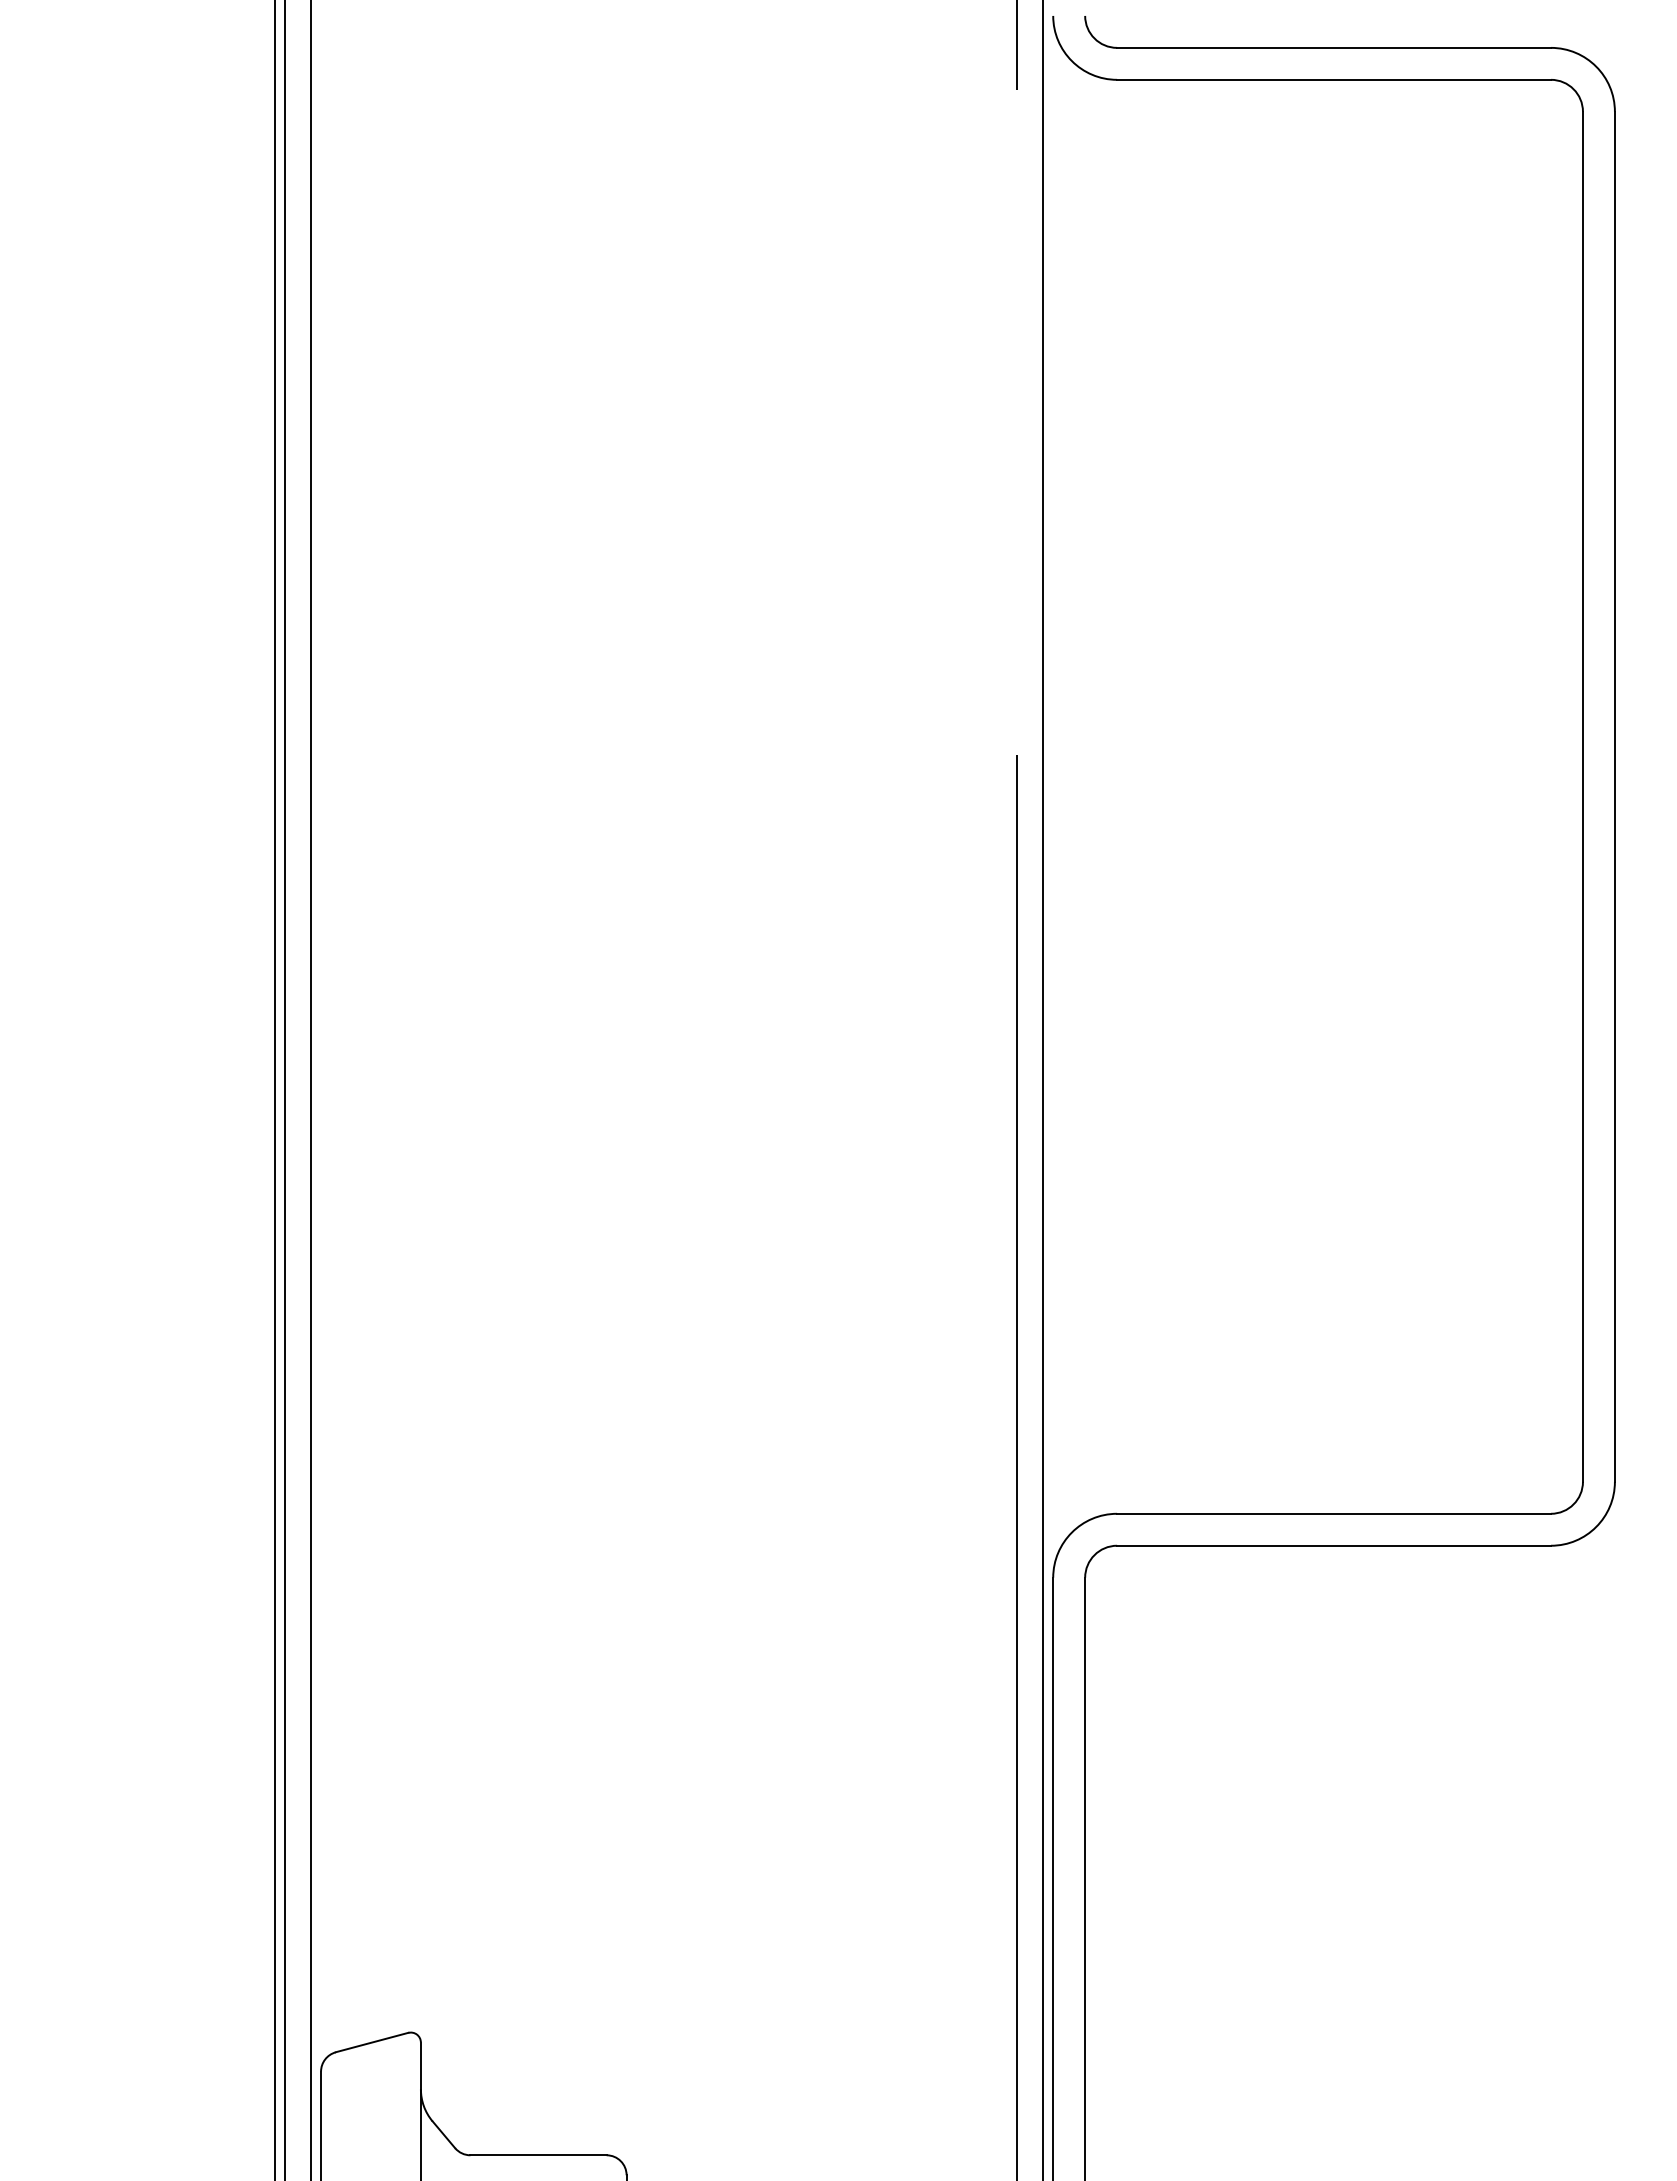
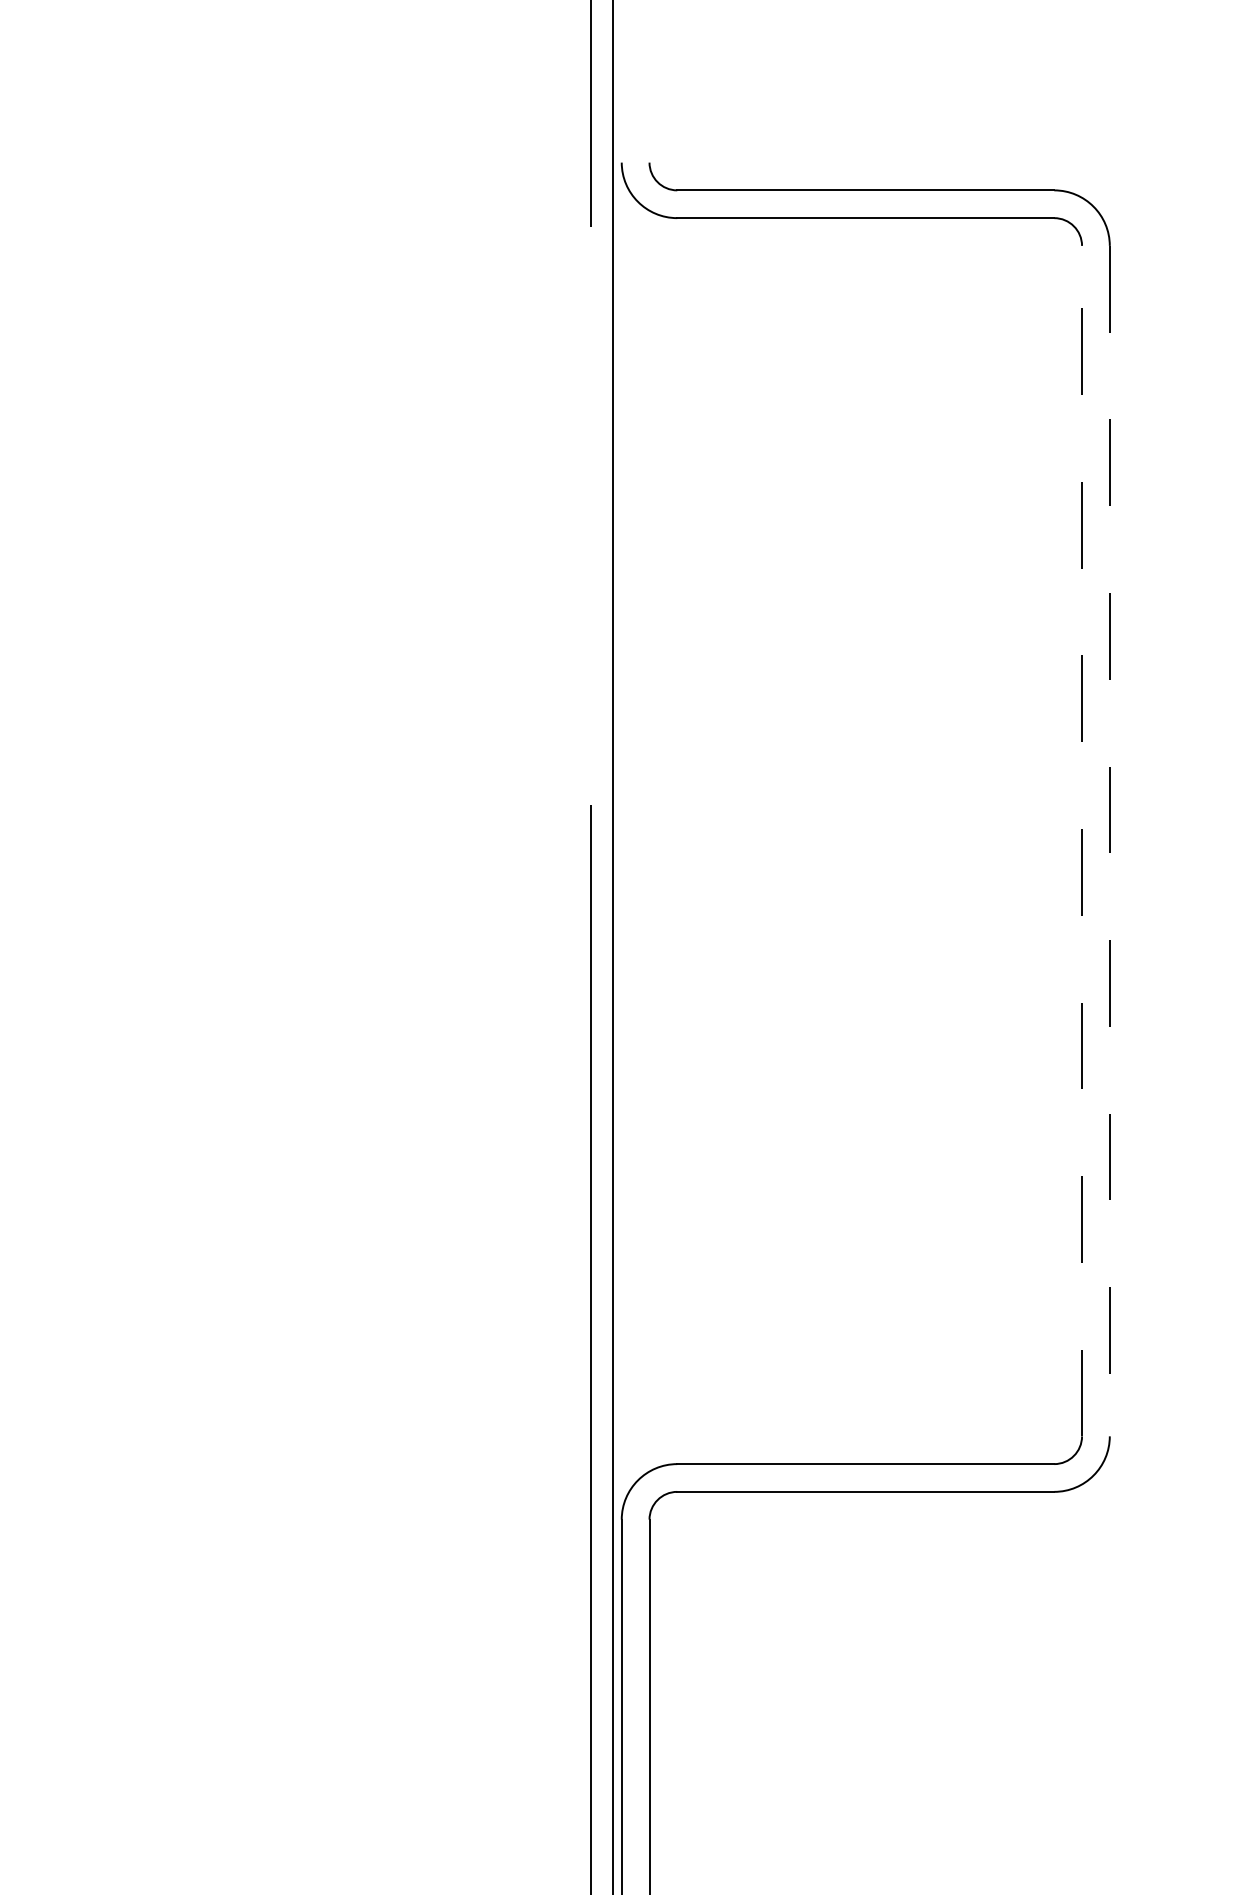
line: (1582, 796) -> (1081, 840), solid -> dashed
line: (1614, 797) -> (1109, 841), solid -> dashed

